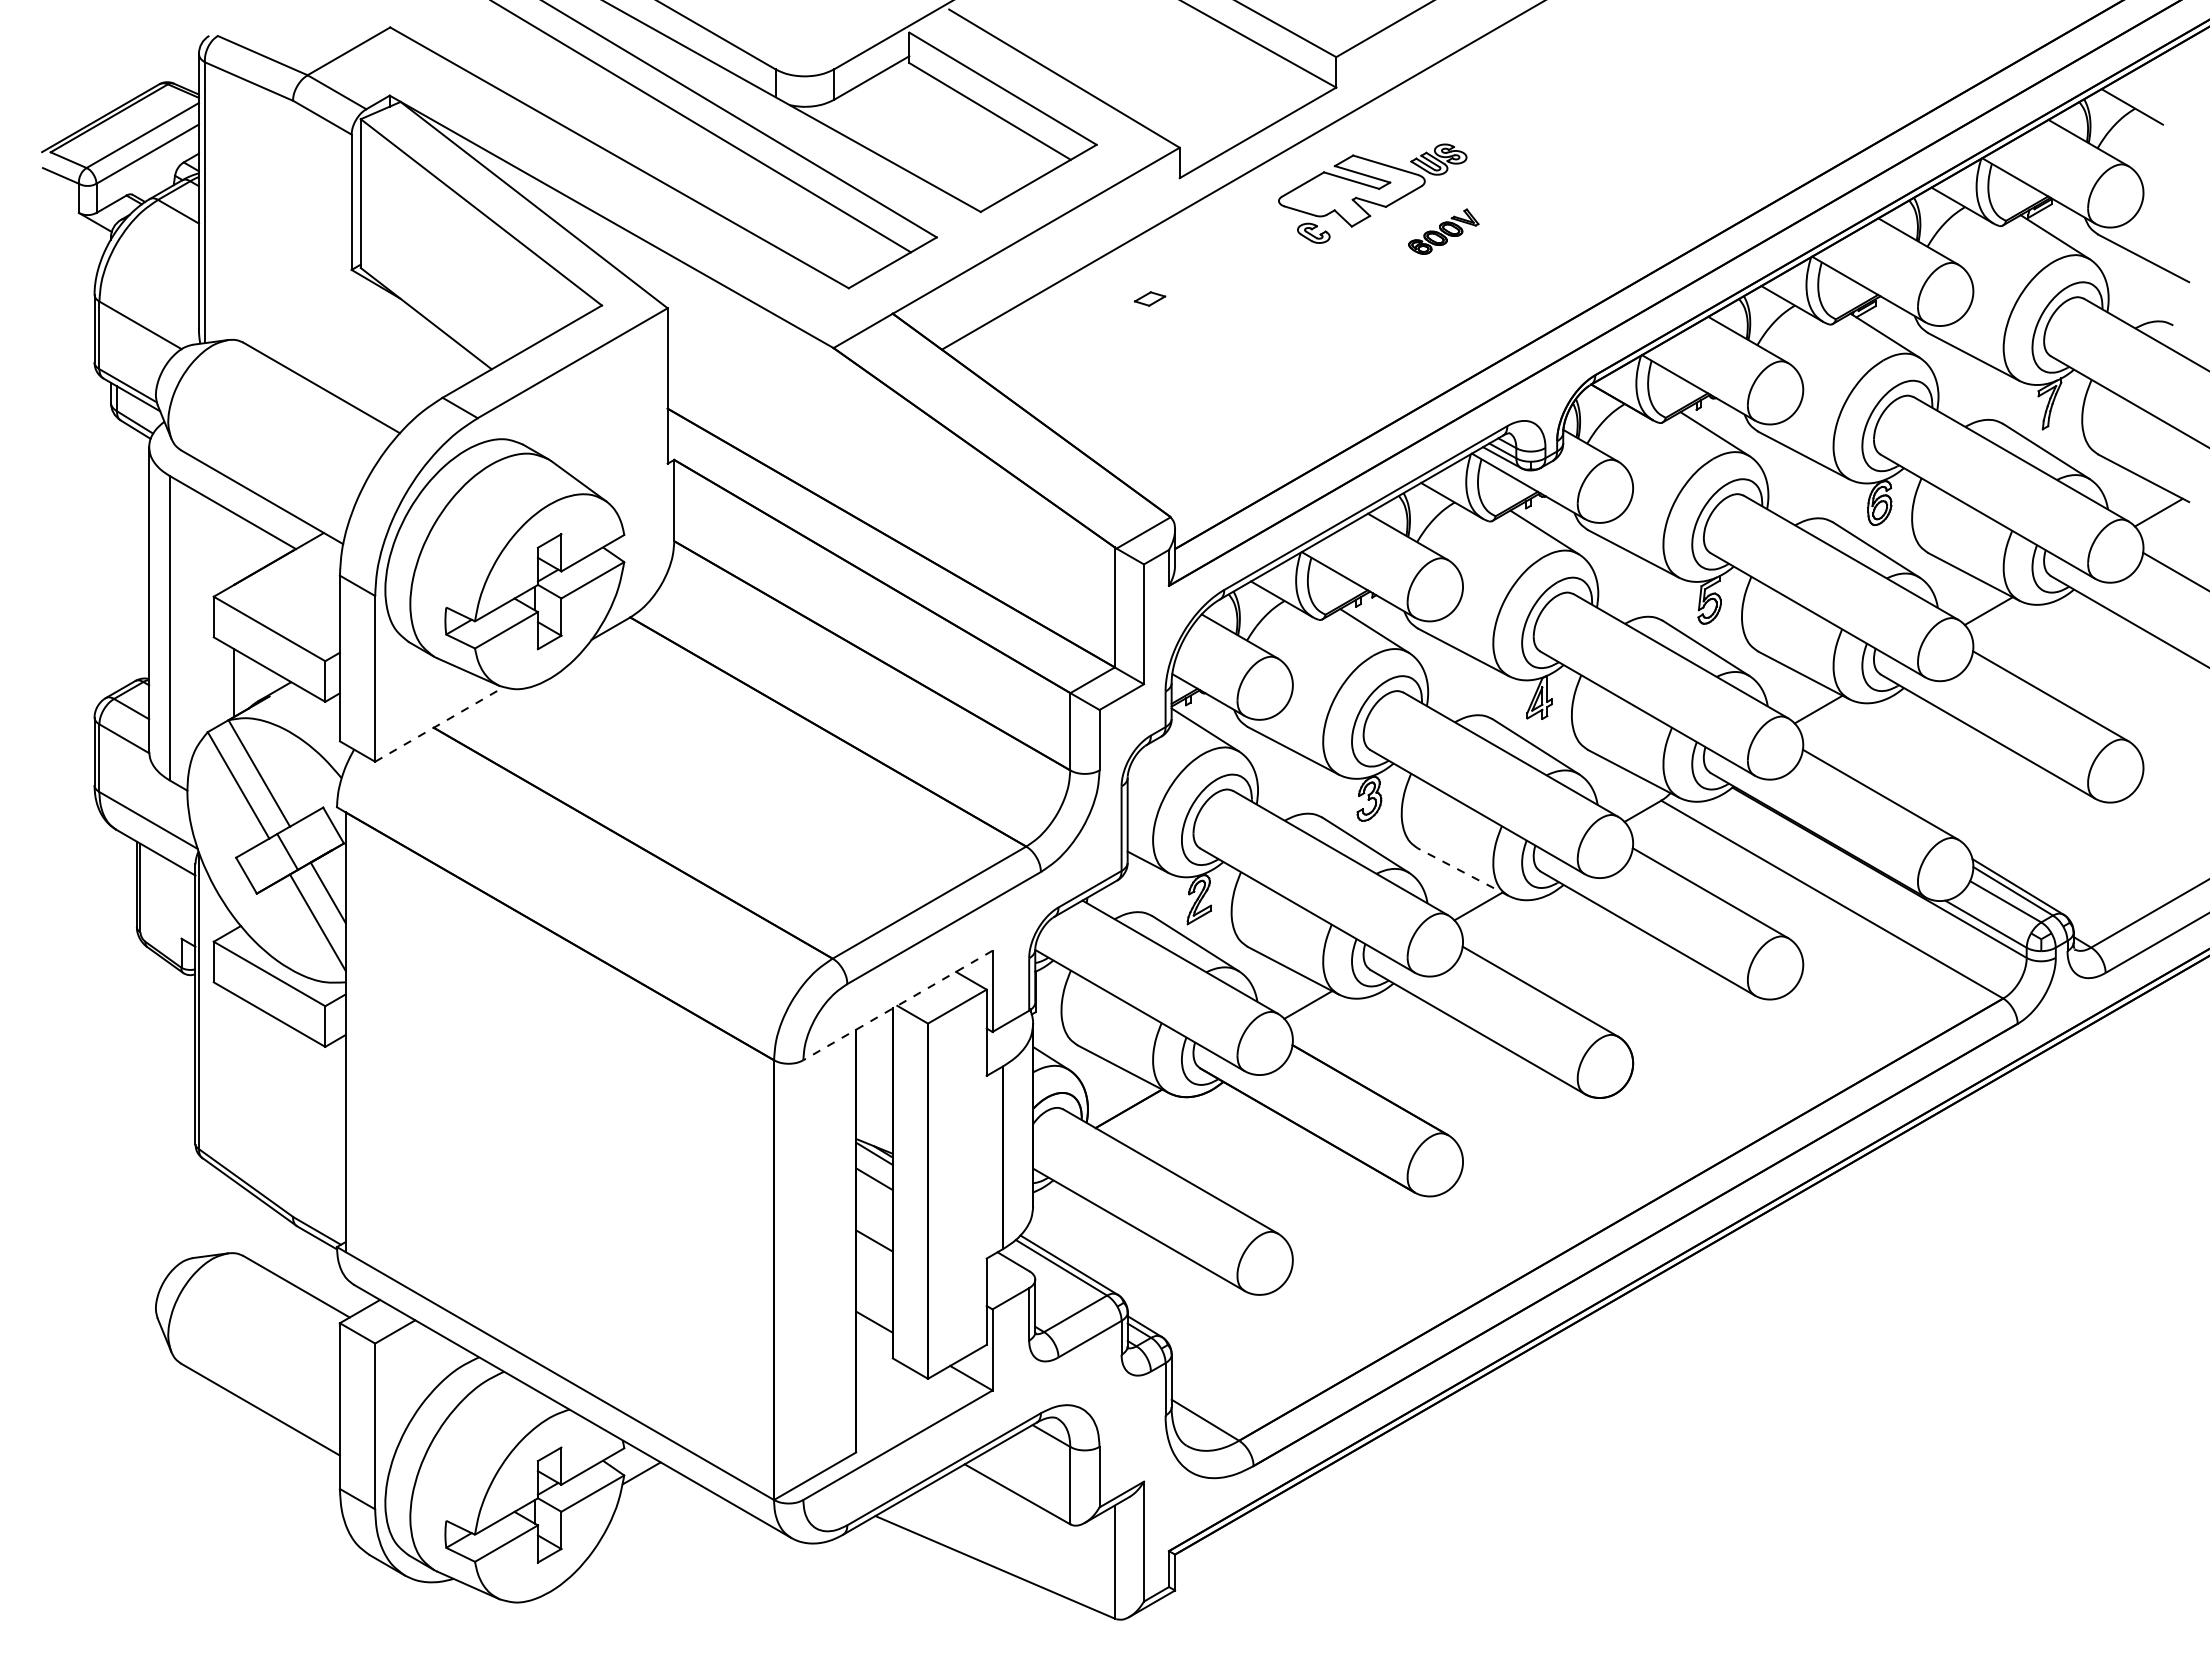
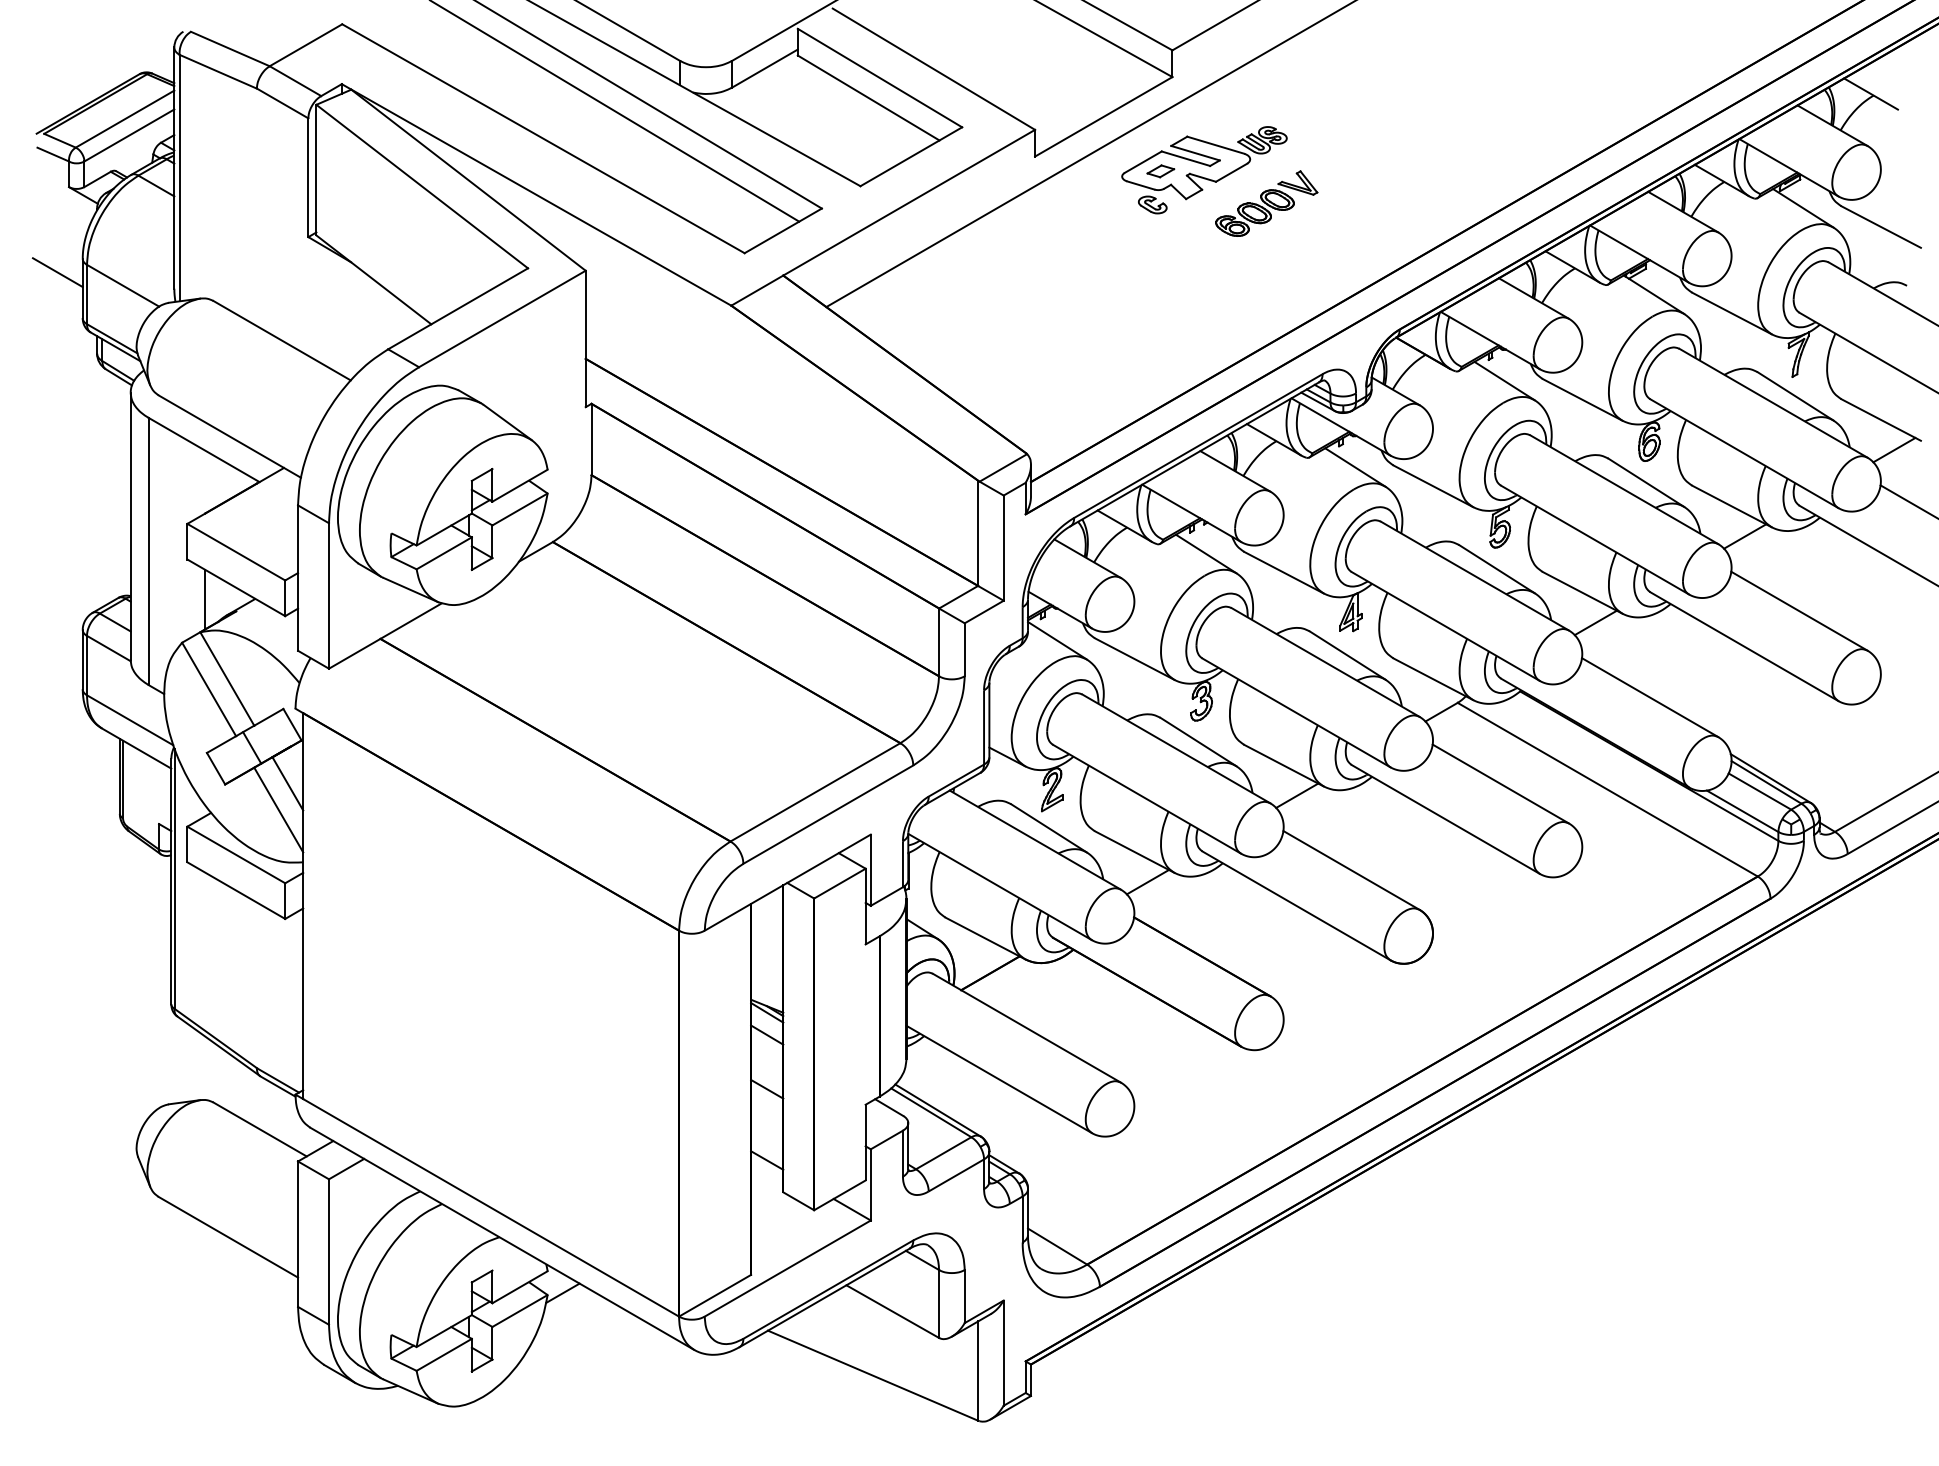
part: (1443, 231) -> (1266, 203), size x1.67
part: (1149, 298) -> (1160, 170), moved
line: (65, 310) -> (57, 272), added
line: (439, 724) -> (385, 636), dashed -> solid
line: (1462, 871) -> (1283, 765), dashed -> solid
line: (897, 1005) -> (787, 882), dashed -> solid

